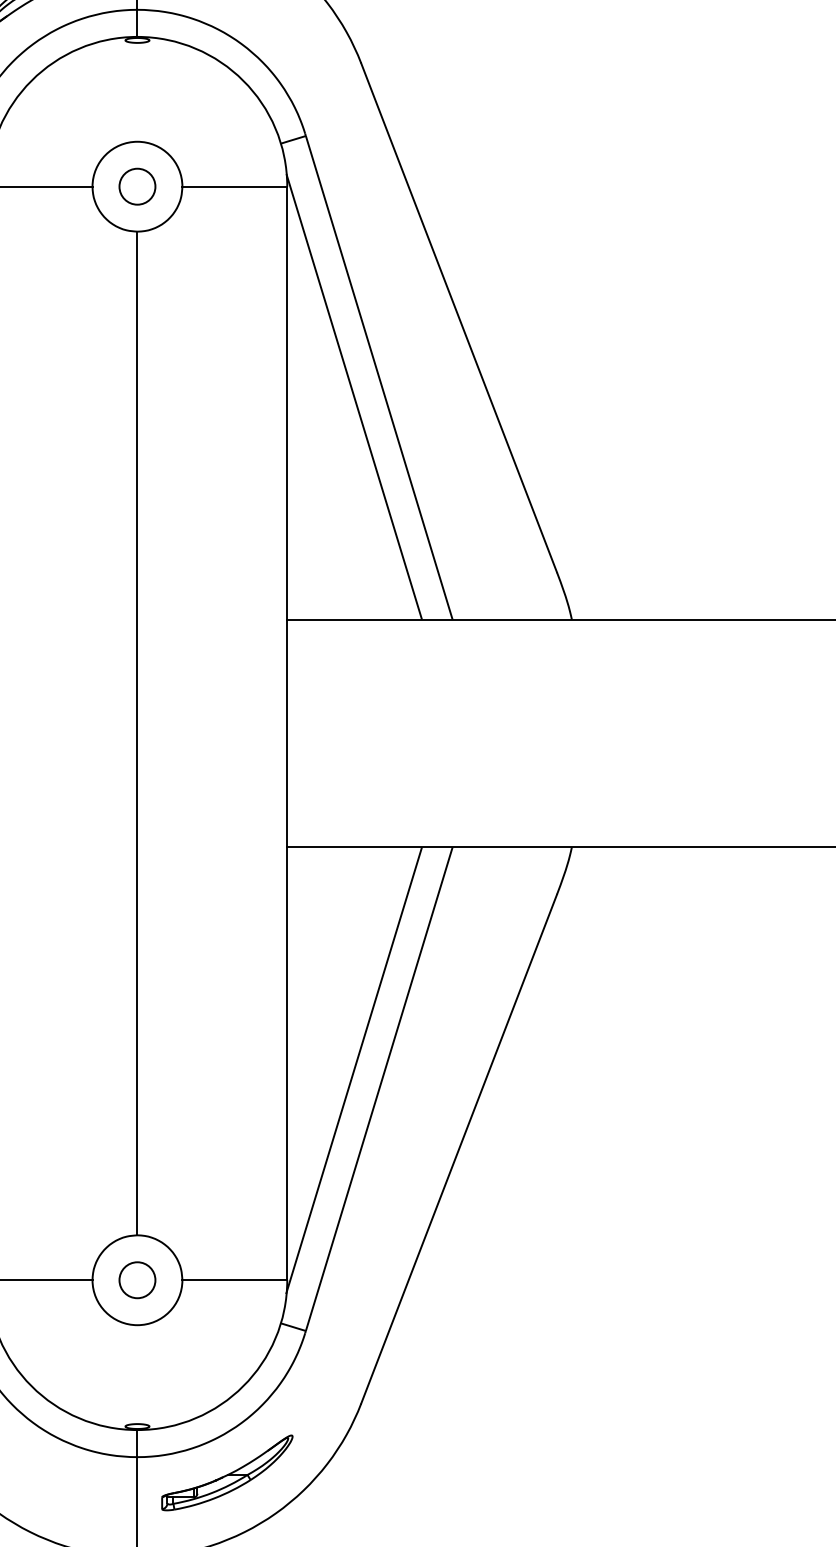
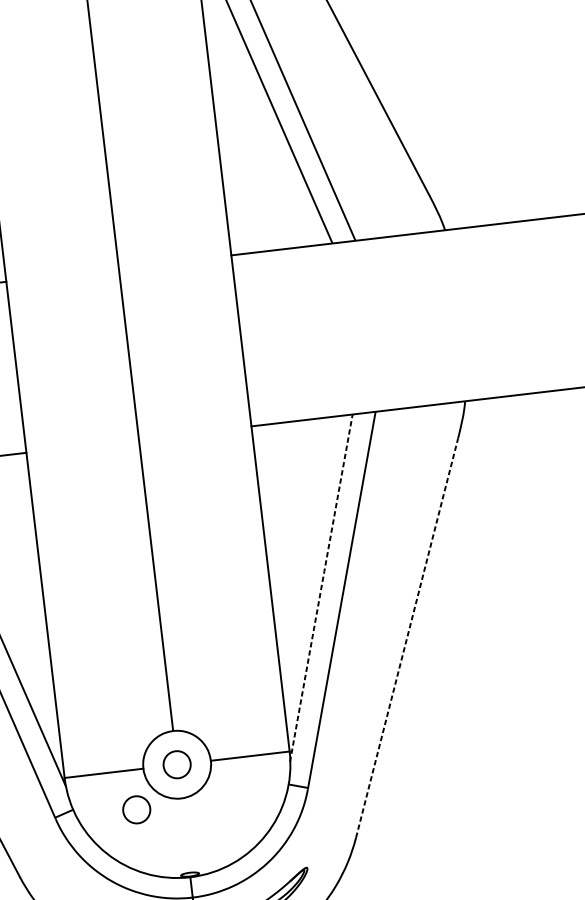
line: (354, 1070) -> (321, 588), solid -> dashed
line: (459, 1149) -> (407, 638), solid -> dashed
circle: (77, 1333) -> (136, 810), added

